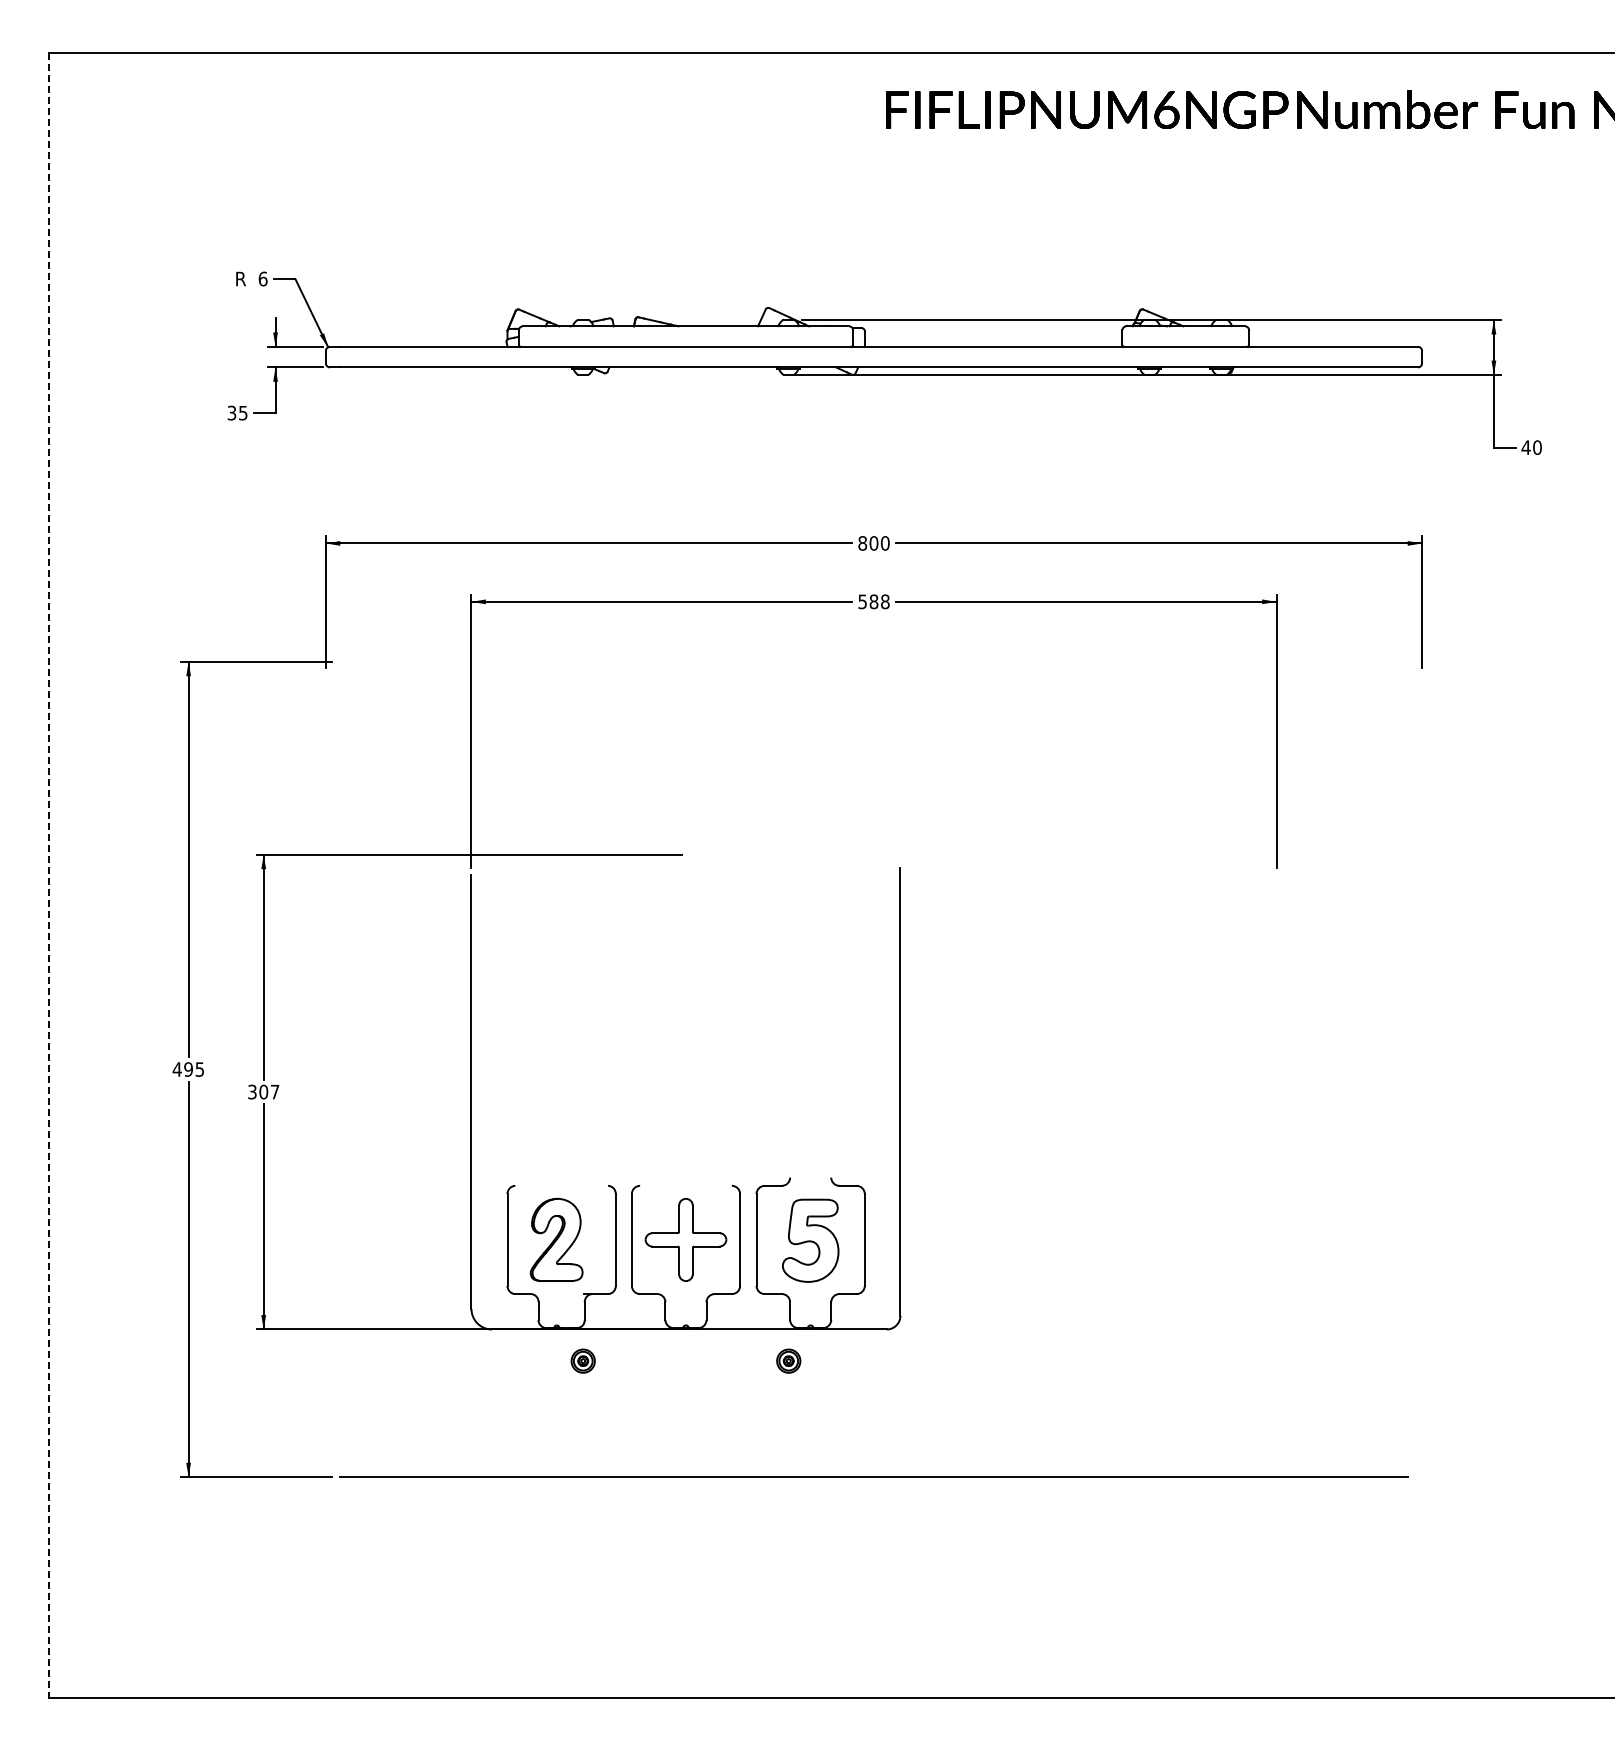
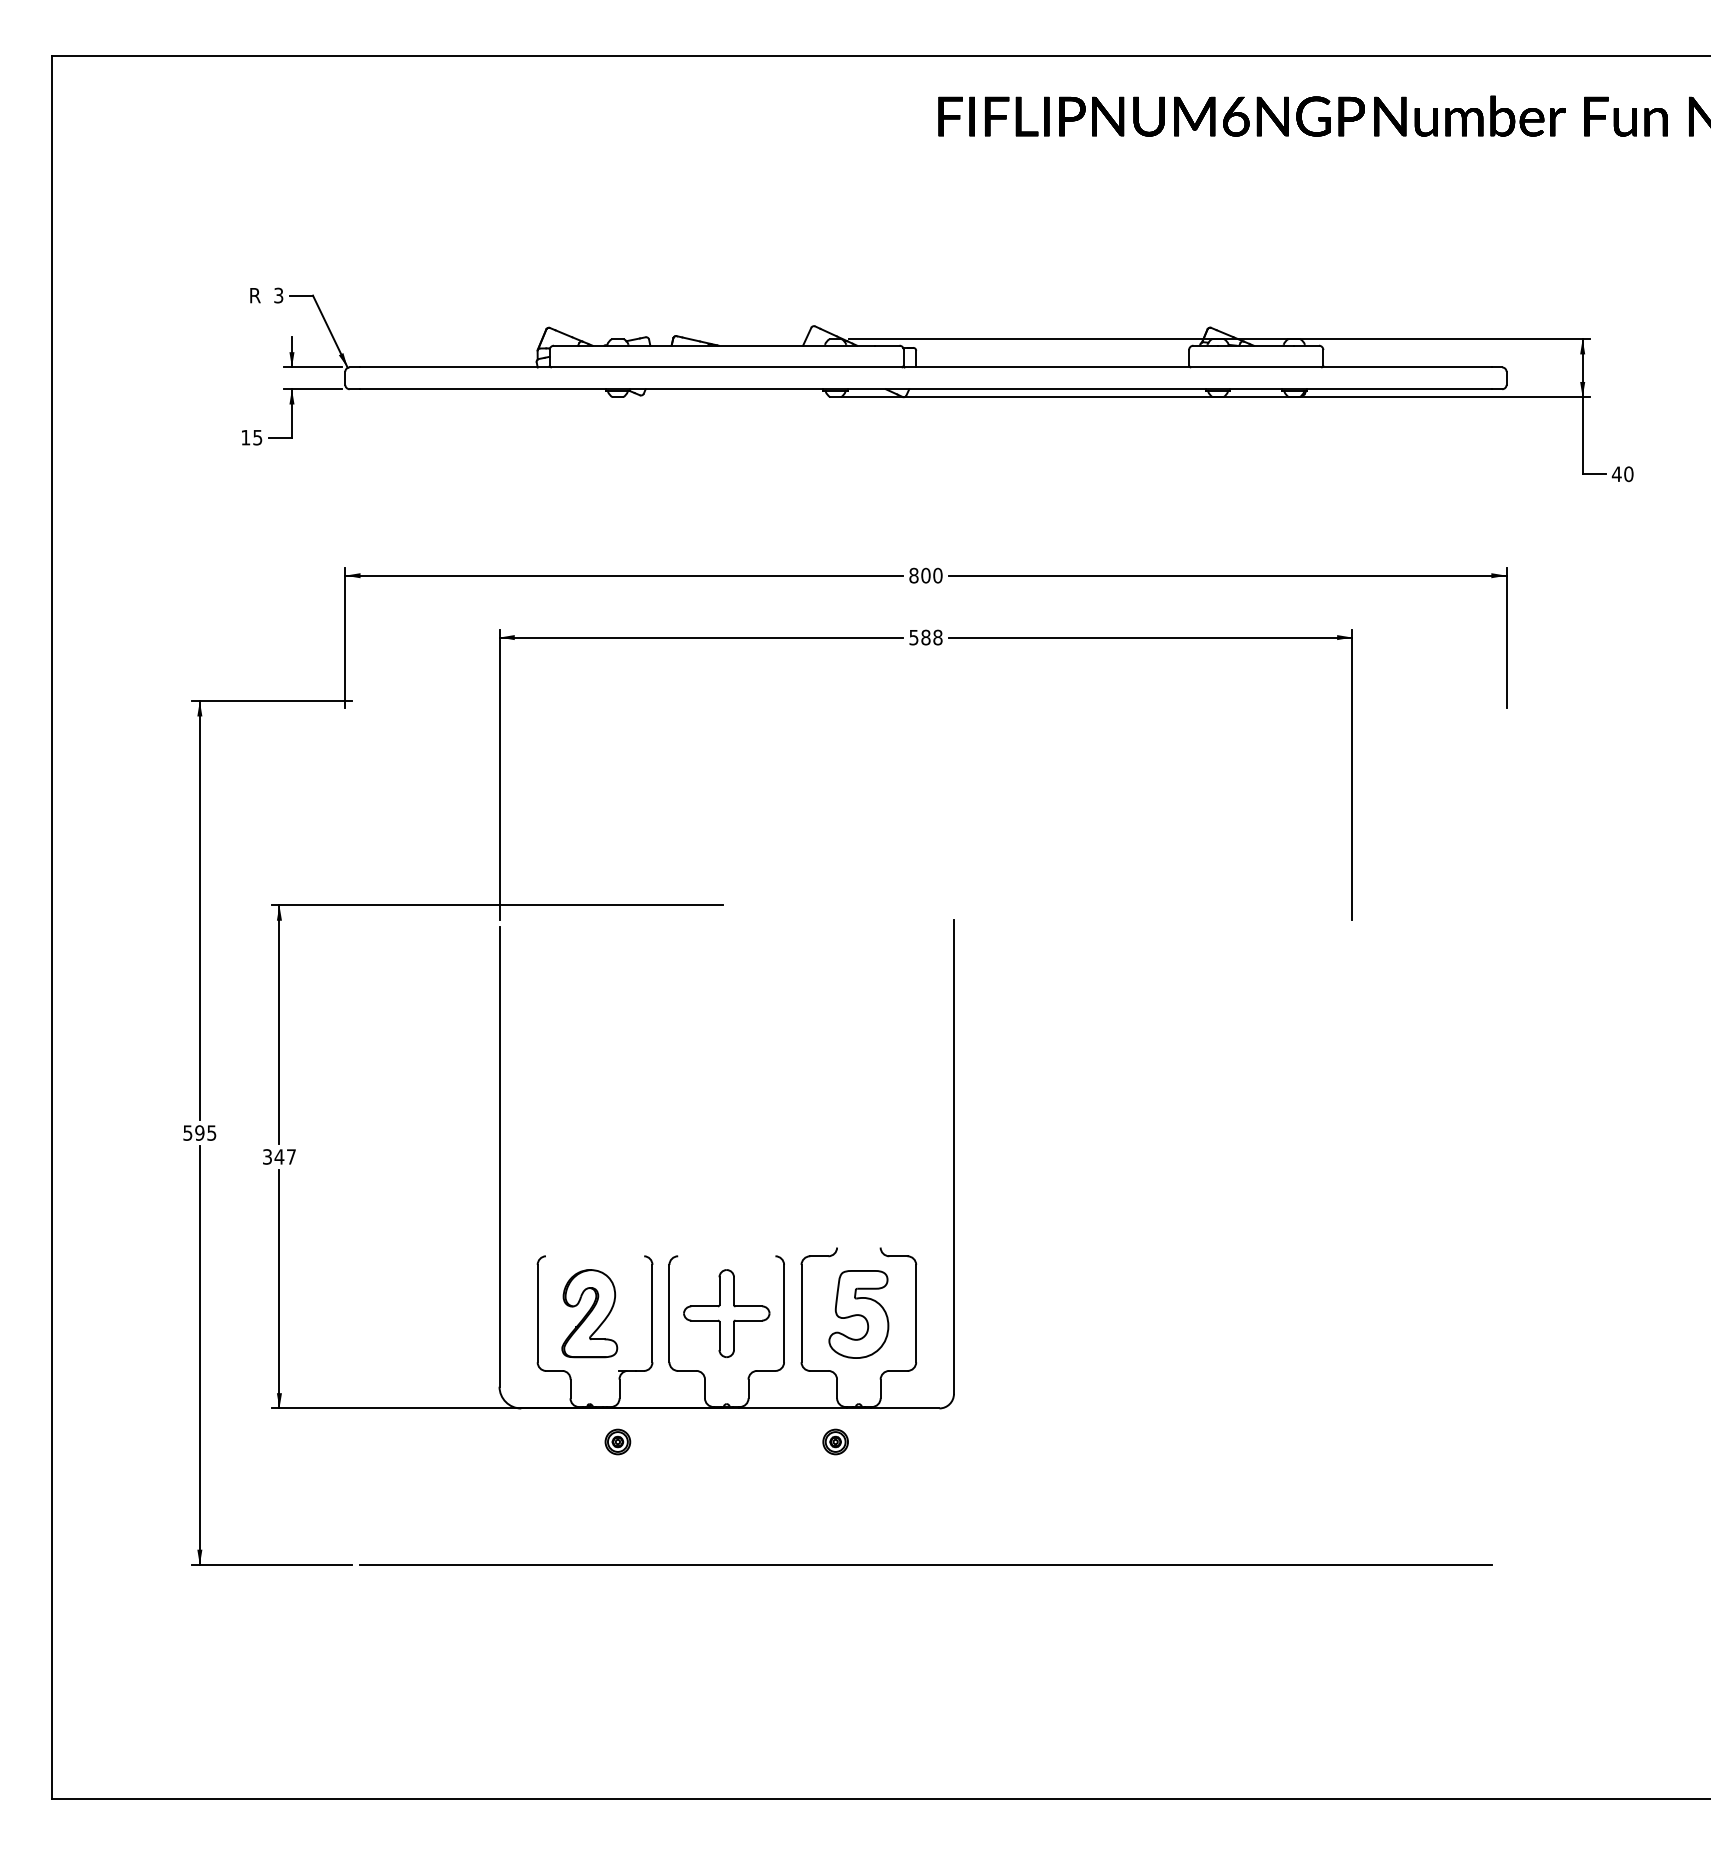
text: (262, 278) -> (278, 295), 6 -> 3
text: (231, 412) -> (245, 436), 35 -> 15
line: (48, 875) -> (51, 927), dashed -> solid
text: (176, 1069) -> (187, 1133), 495 -> 595
text: (263, 1091) -> (279, 1156), 307 -> 347

